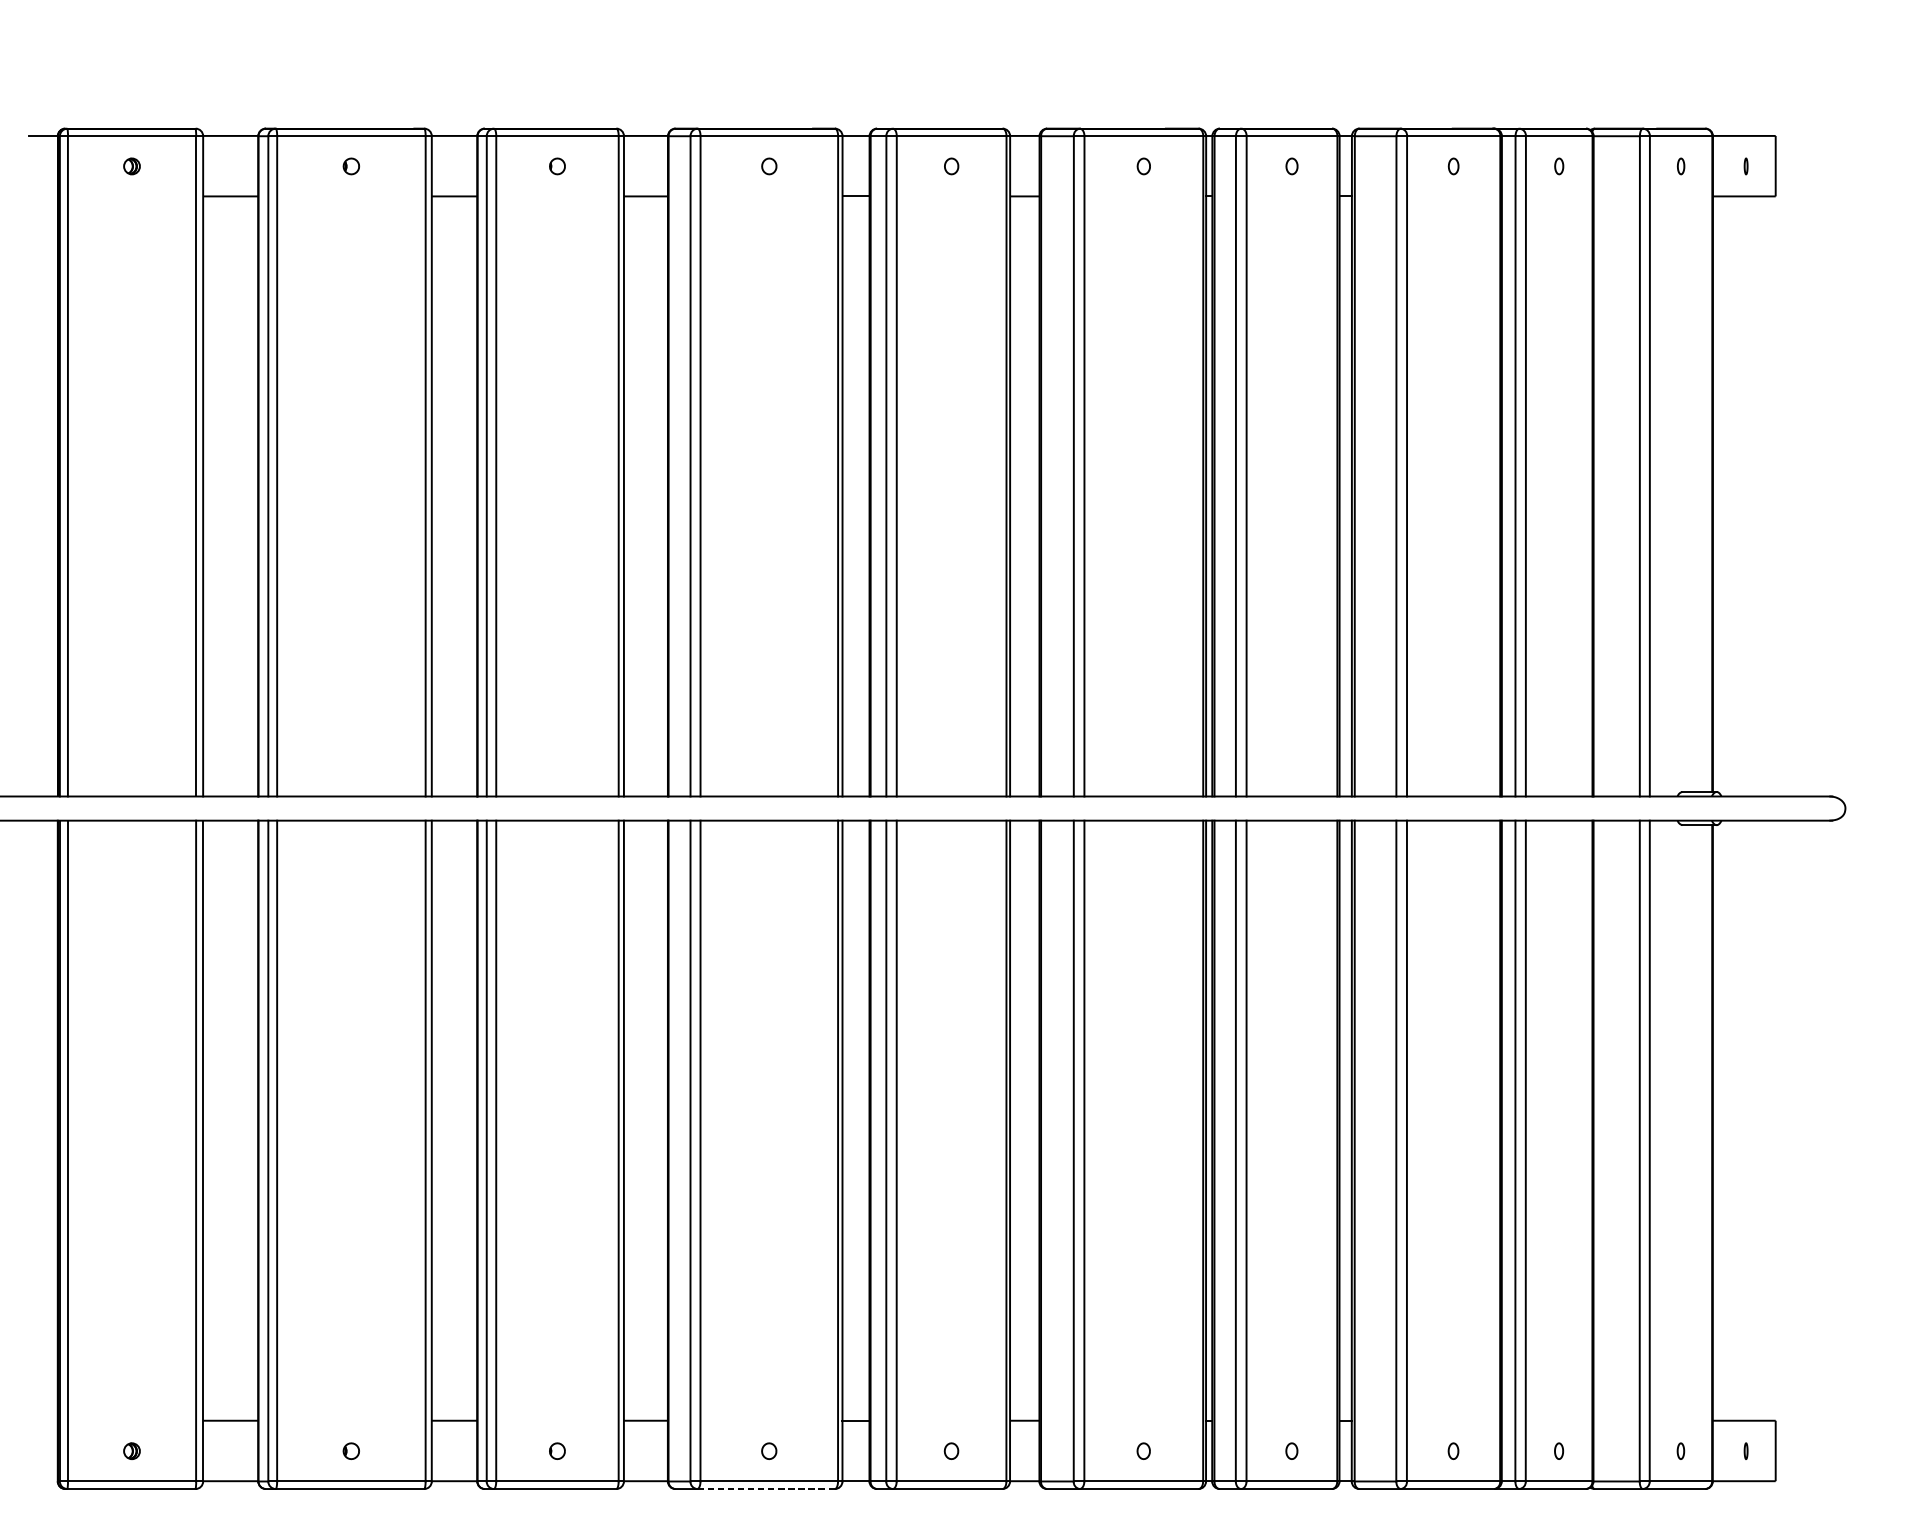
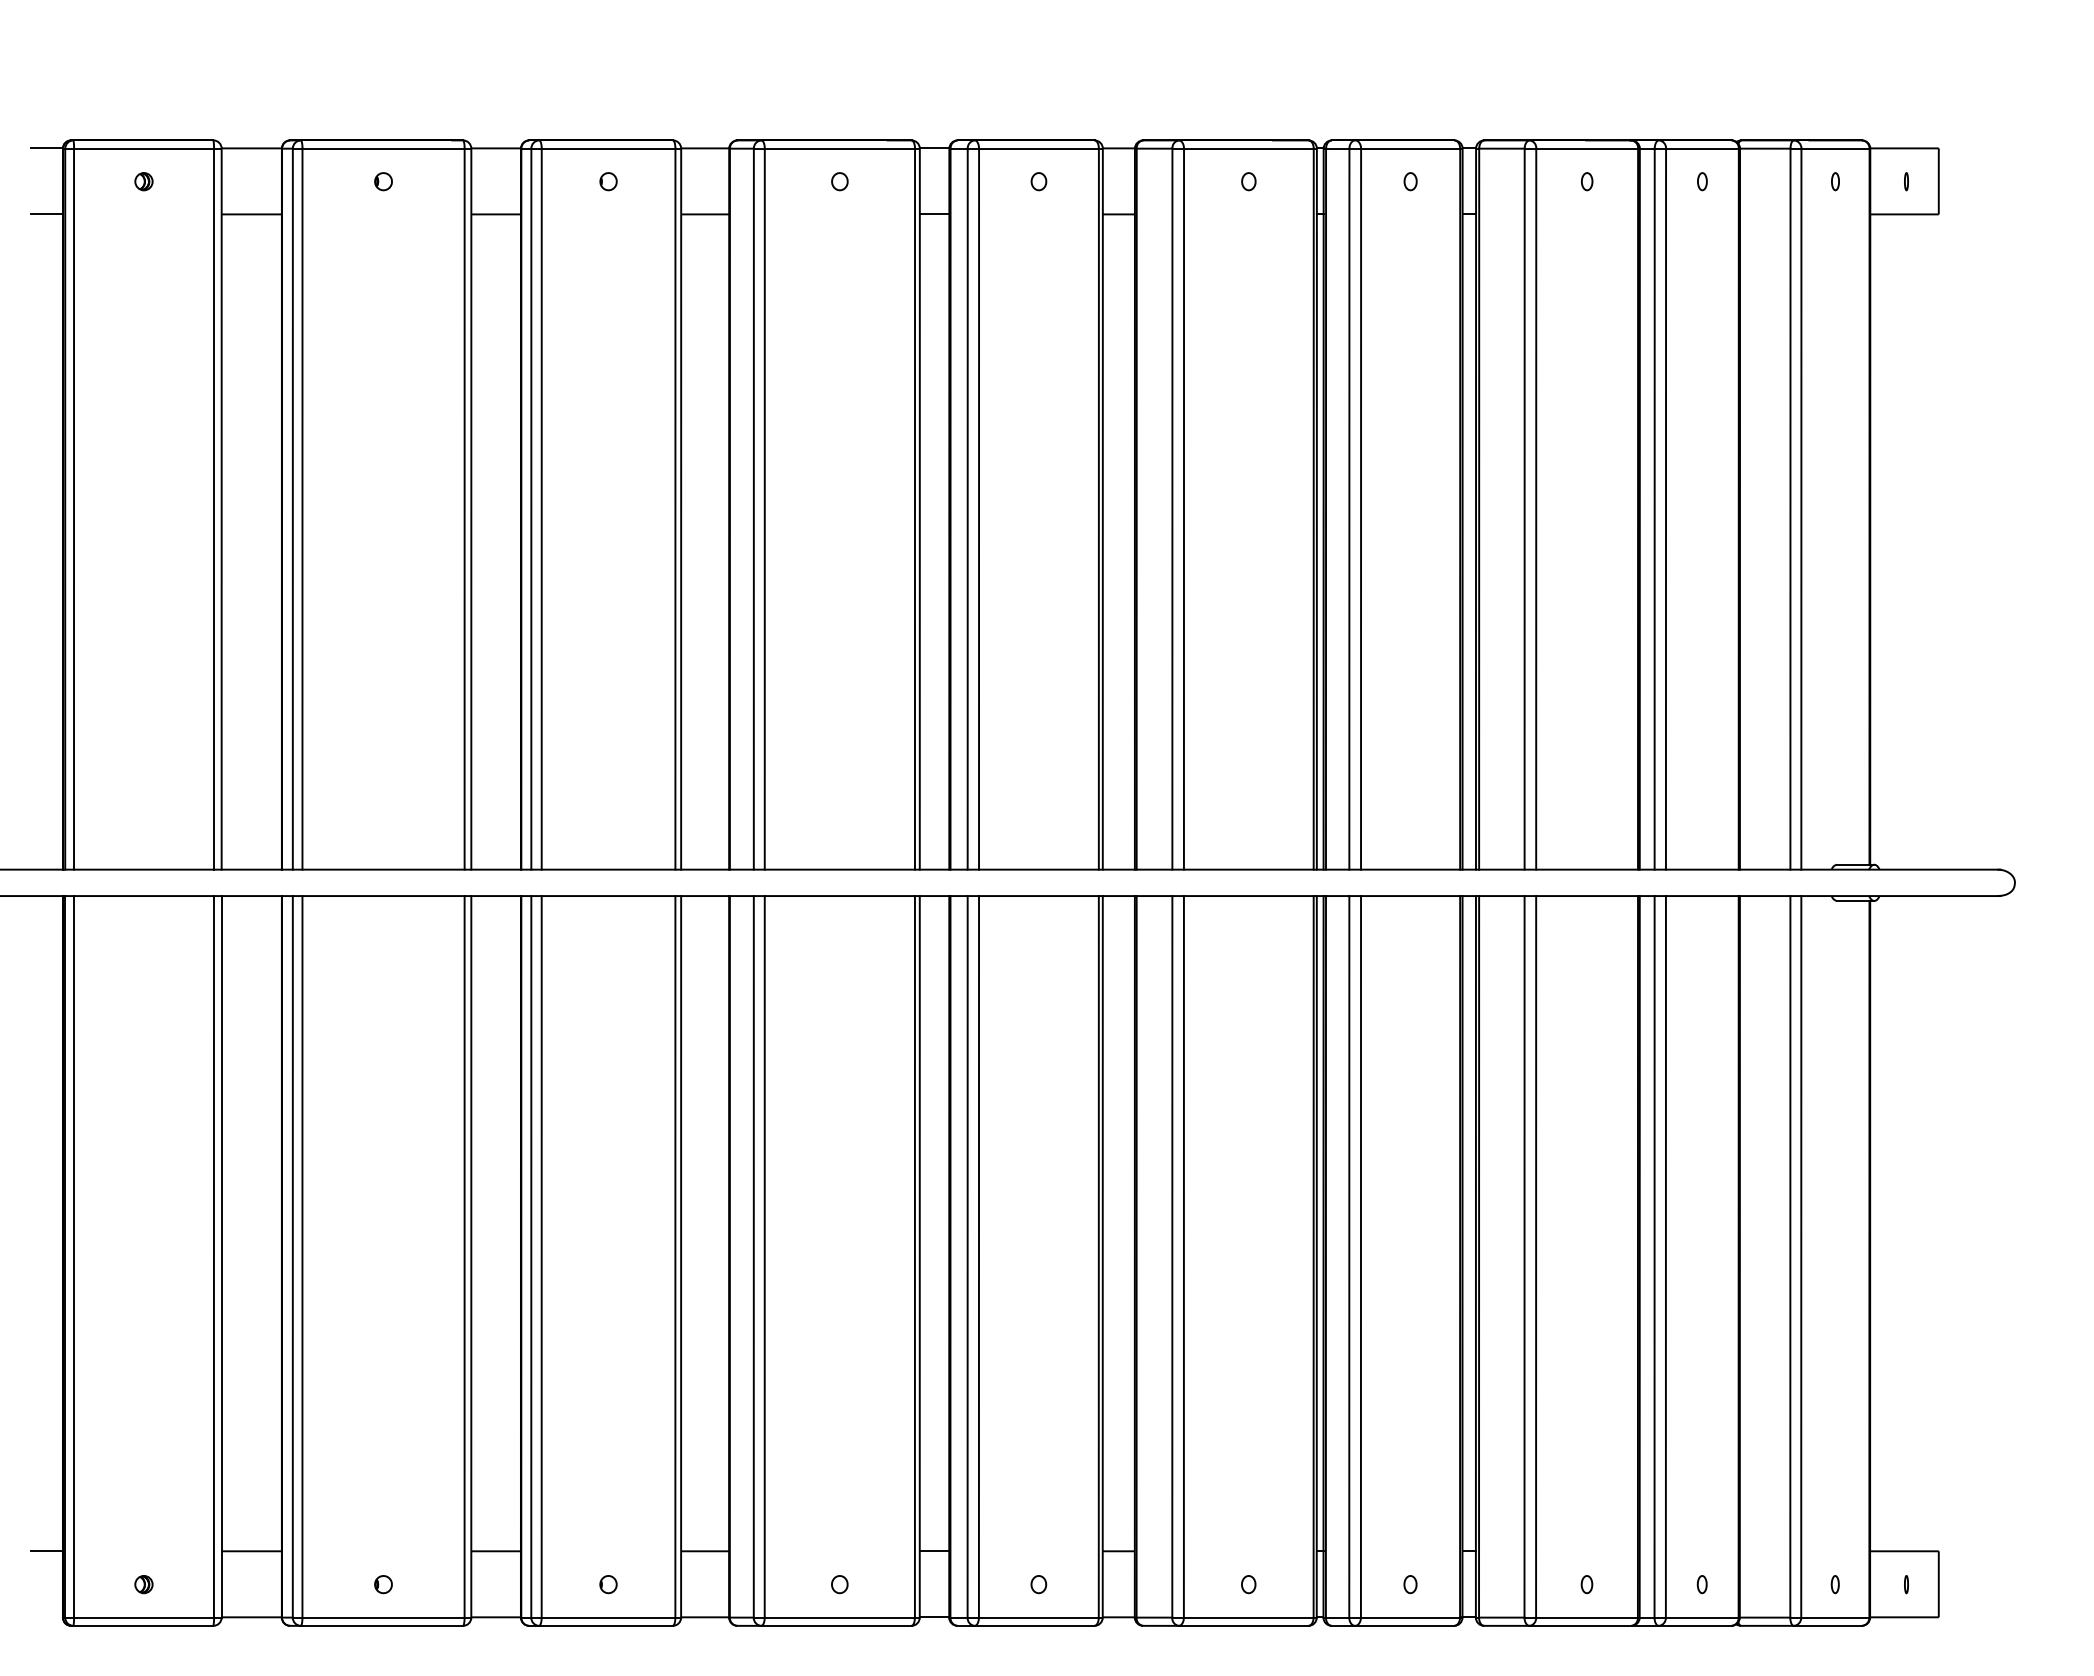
line: (42, 196) -> (46, 214), added
line: (42, 1420) -> (46, 1551), added
line: (765, 1488) -> (835, 1625), dashed -> solid

